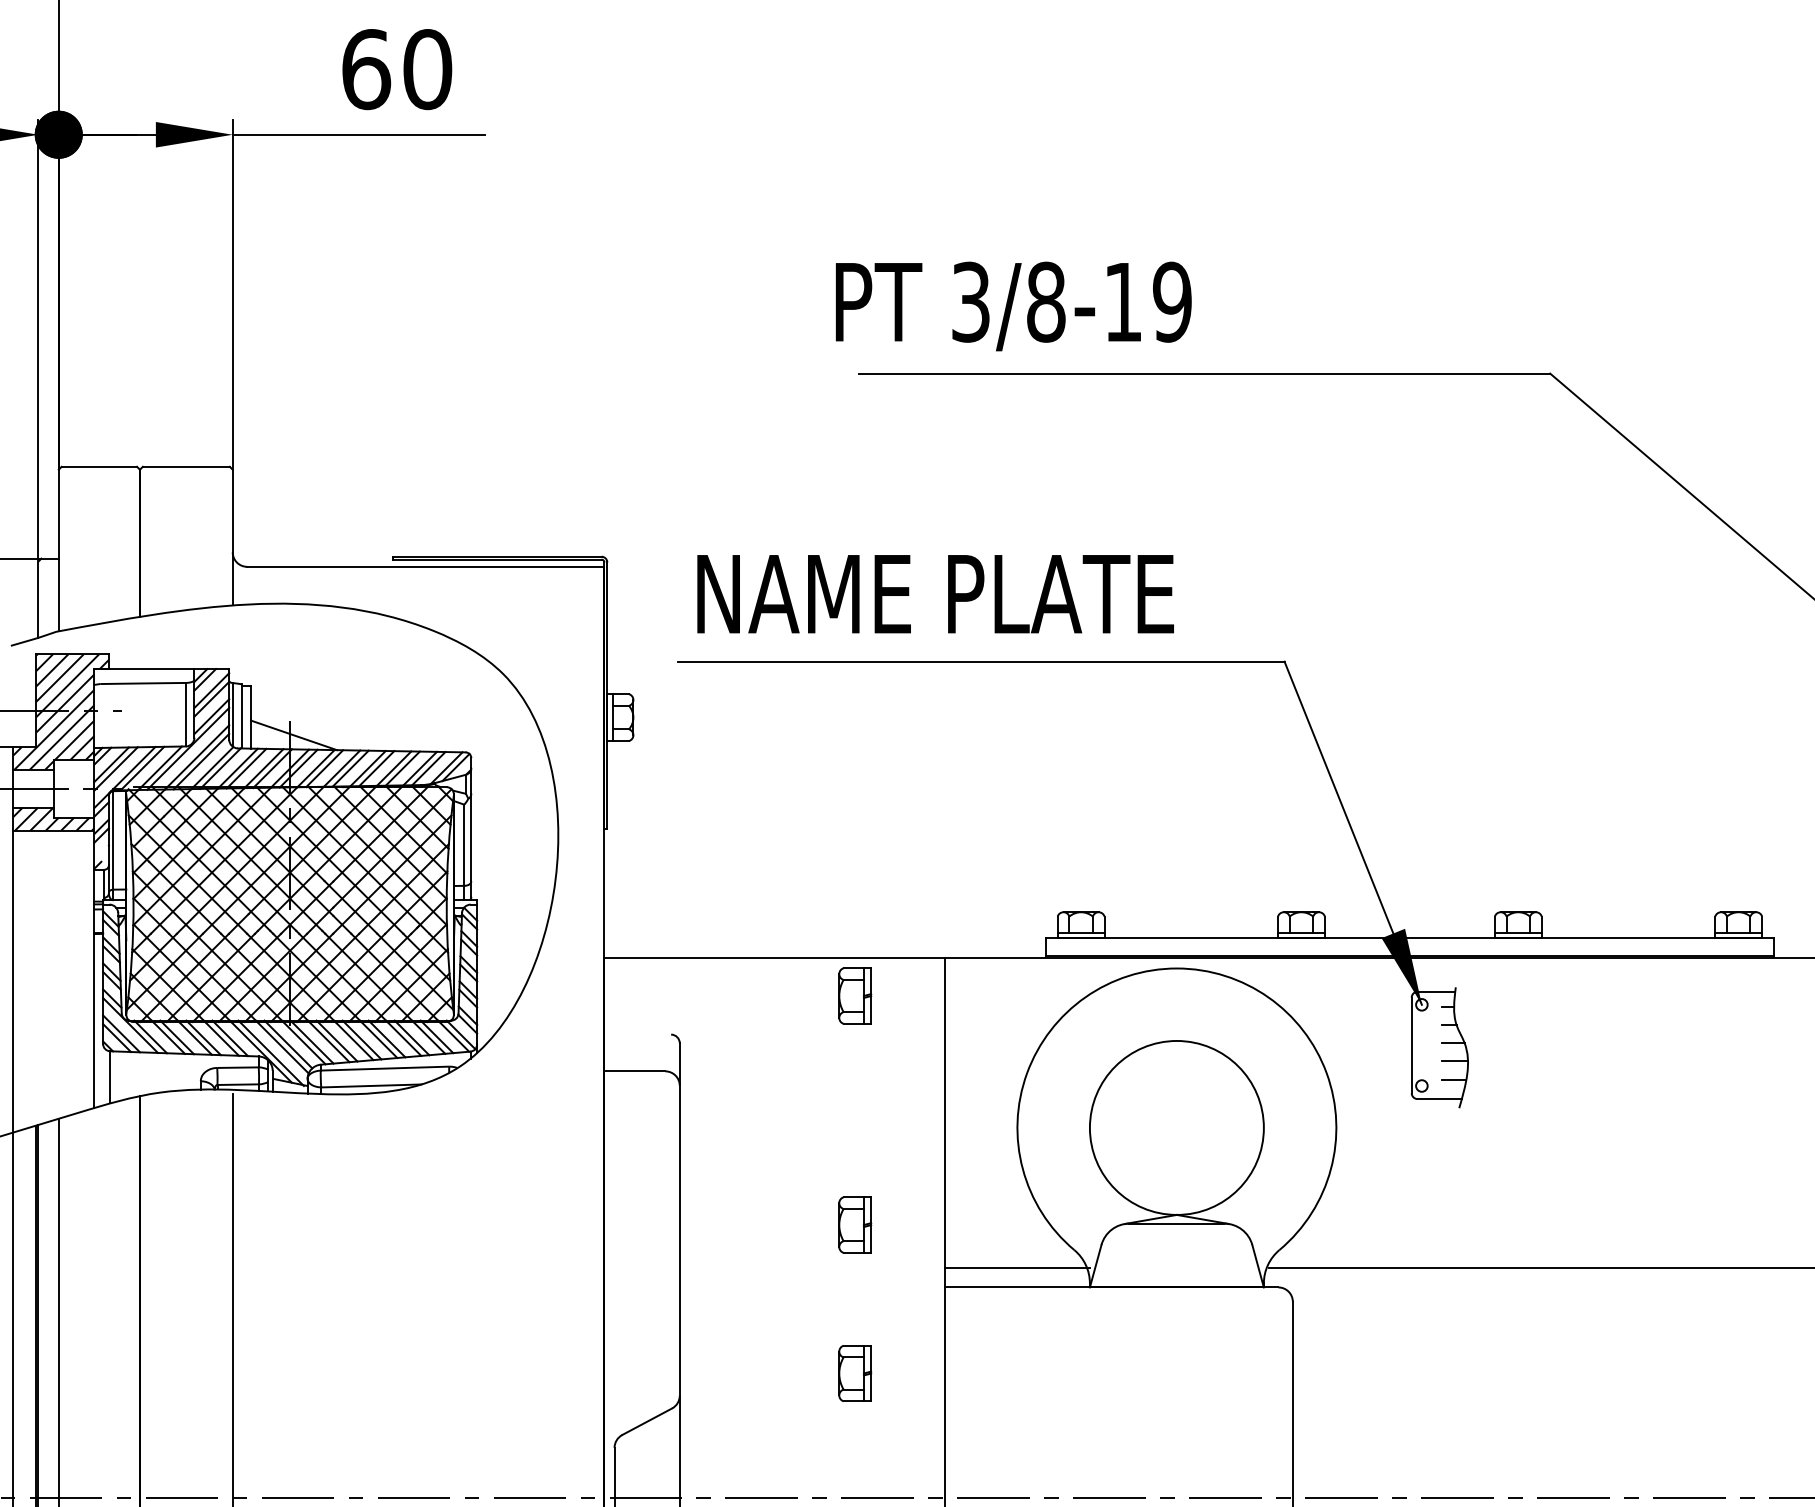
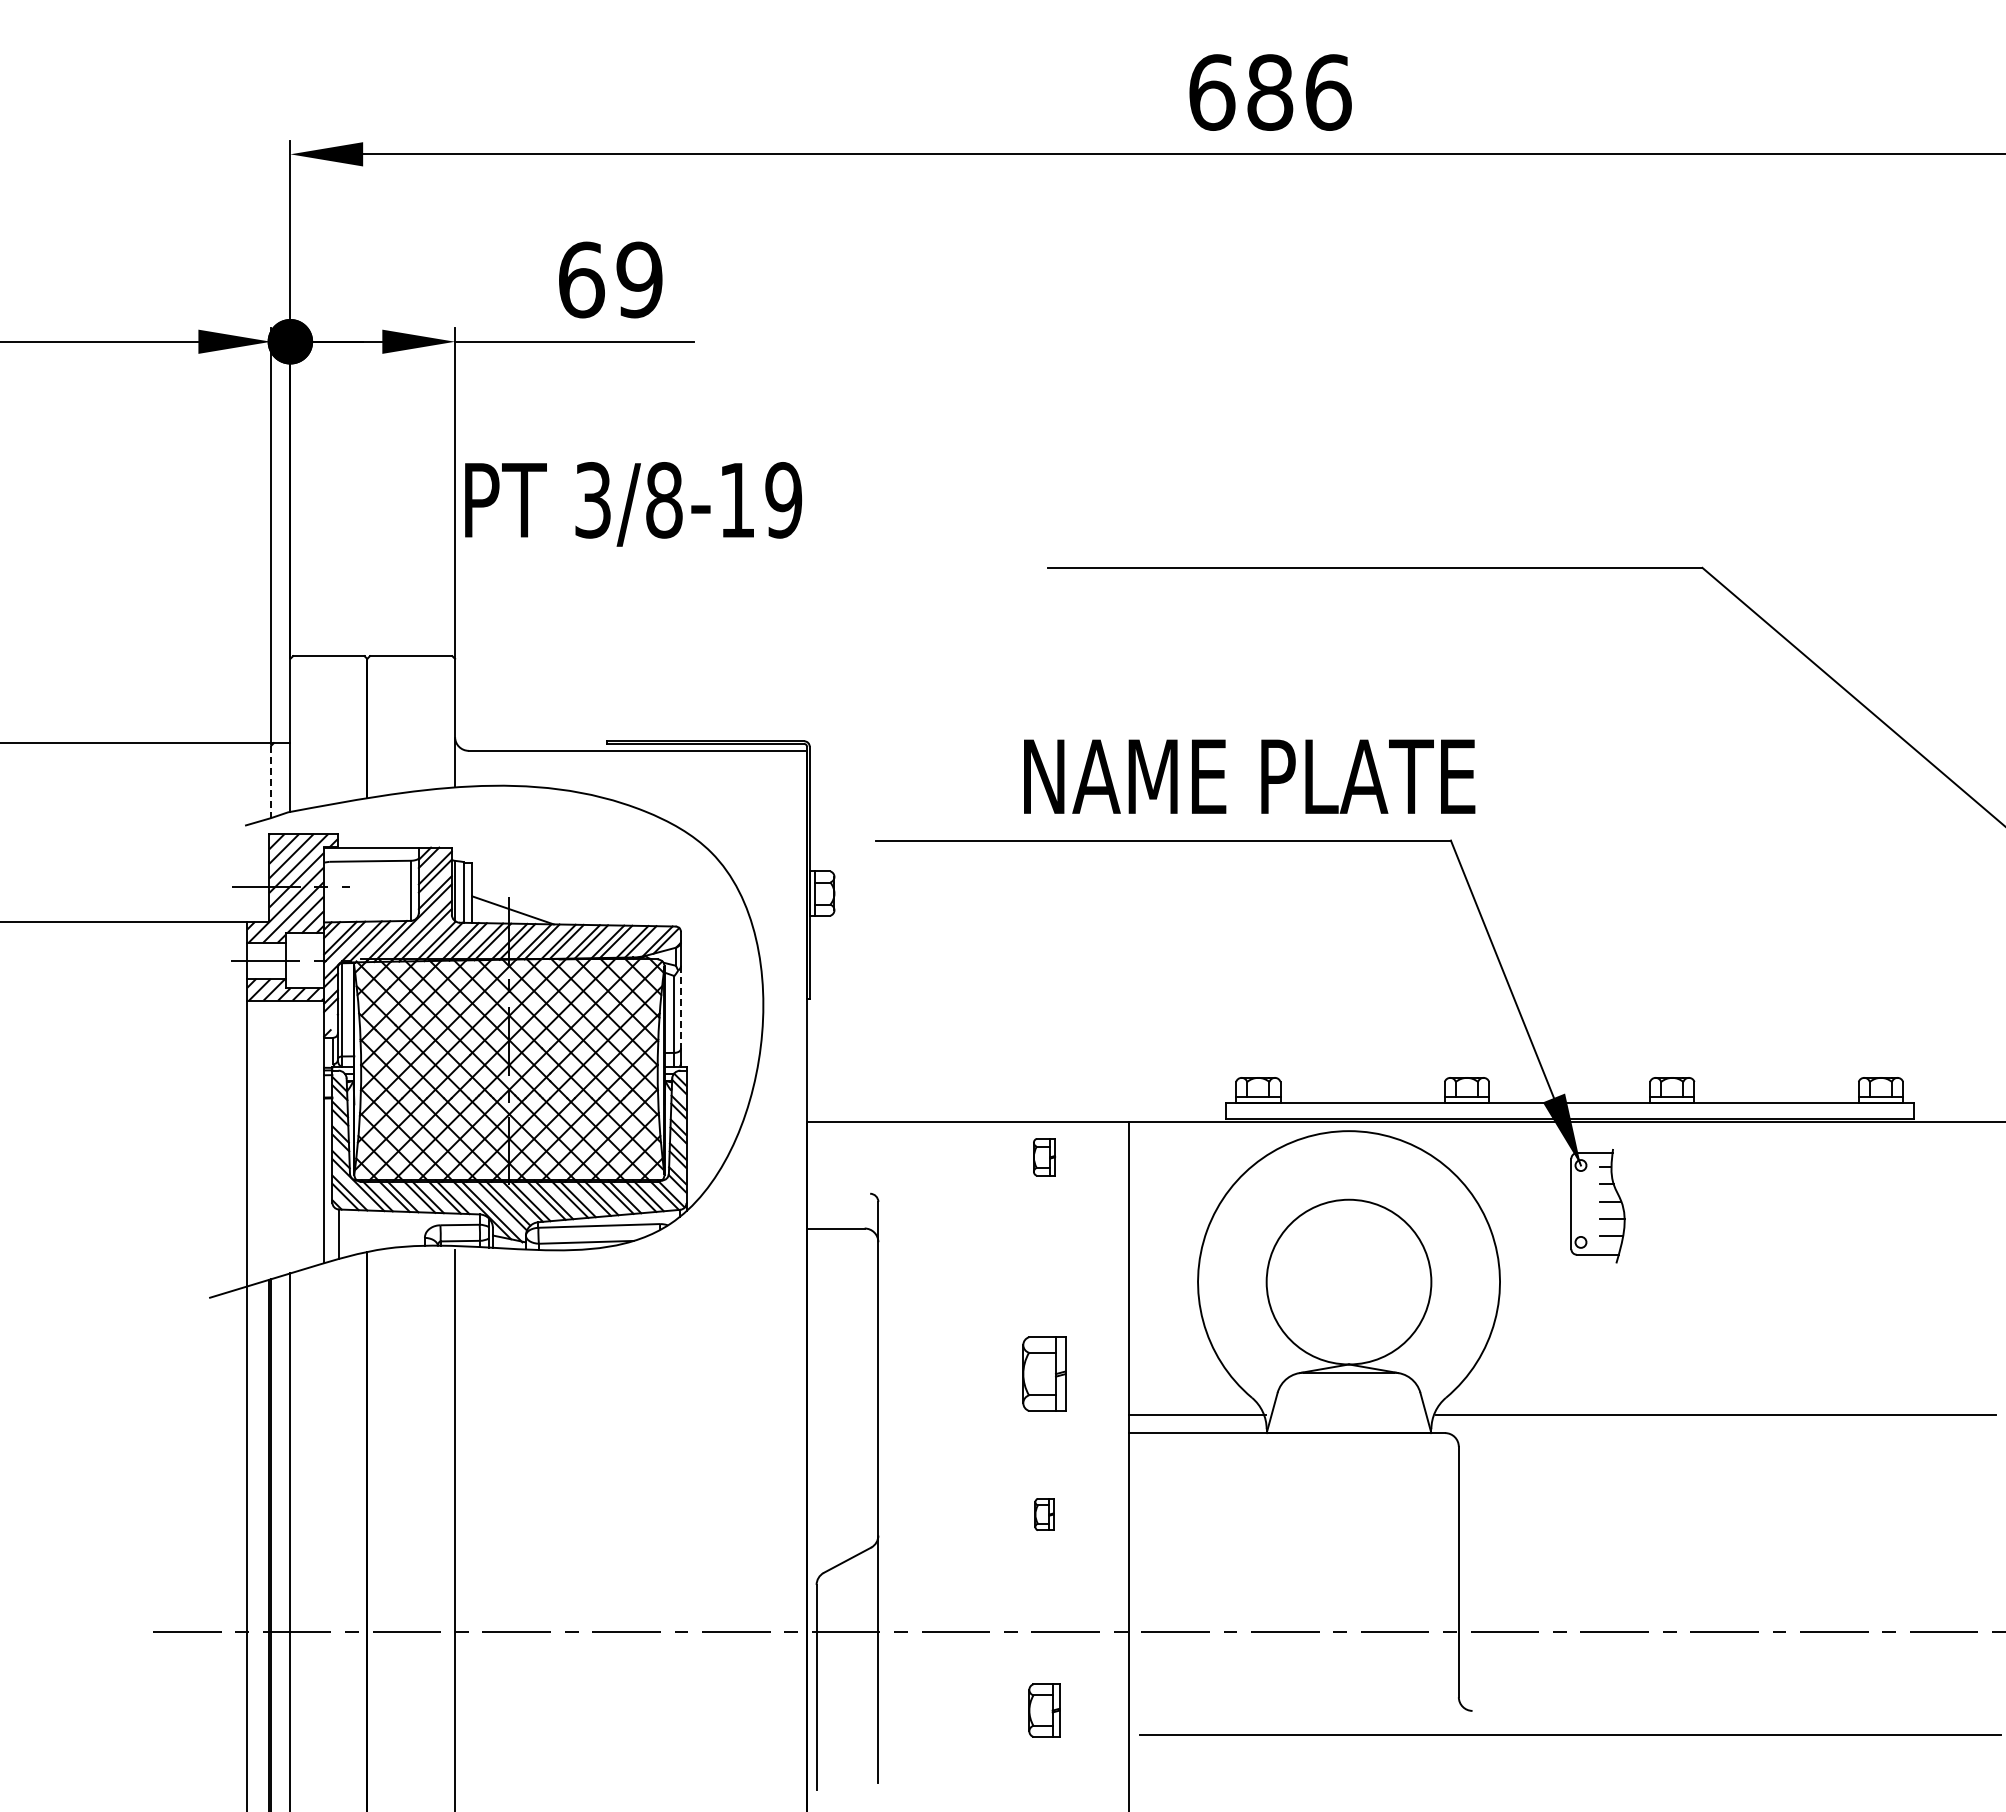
text: (427, 68) -> (639, 279), 60 -> 69
text: (1013, 306) -> (633, 504), moved
text: (935, 593) -> (1249, 776), moved
line: (38, 600) -> (271, 782), solid -> dashed
line: (471, 837) -> (681, 1007), solid -> dashed
part: (855, 996) -> (1044, 1157), size x0.7
part: (855, 1224) -> (1044, 1373), size x1.4
part: (855, 1373) -> (1044, 1514), size x0.6

